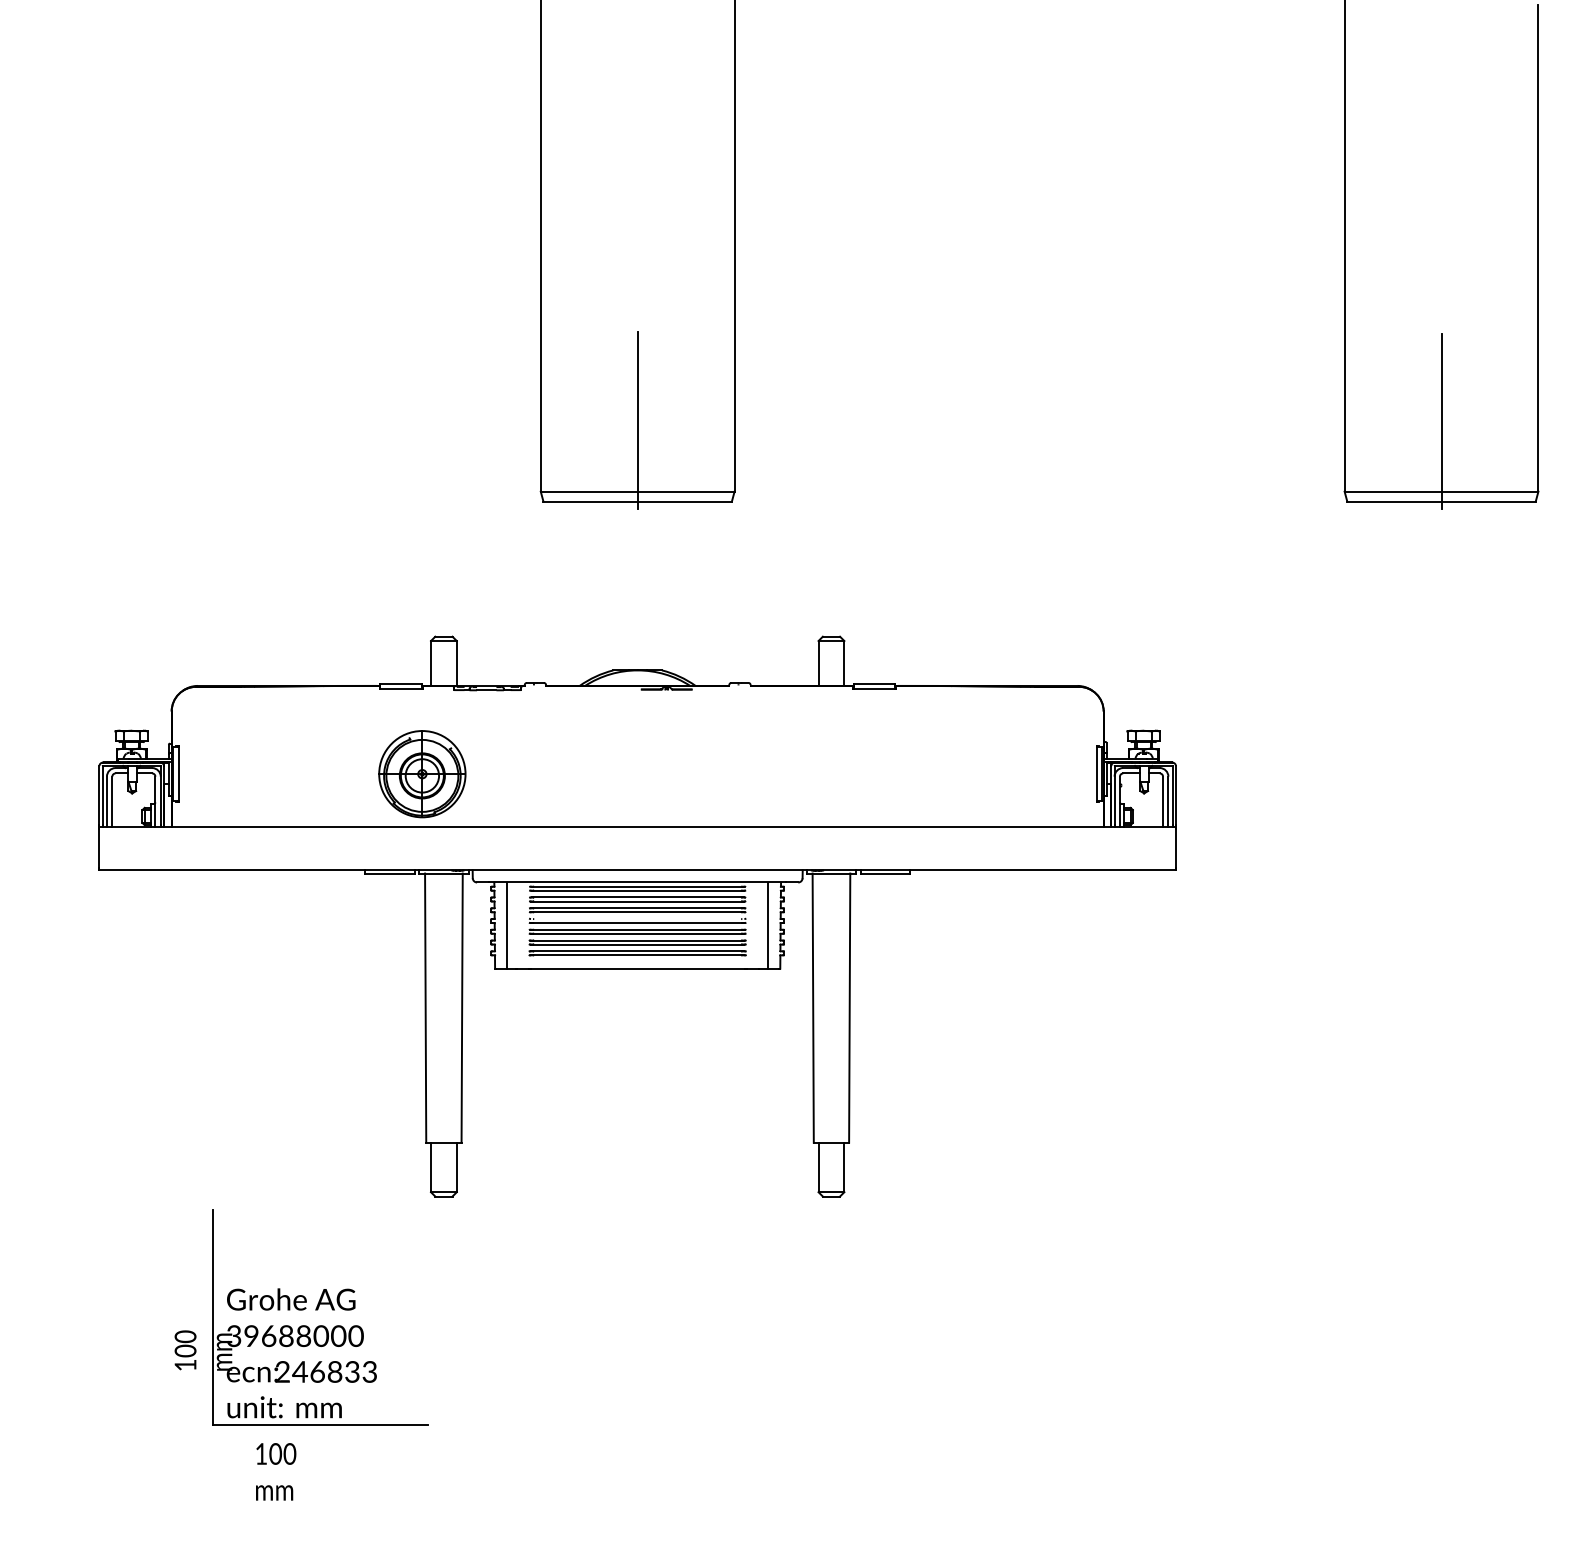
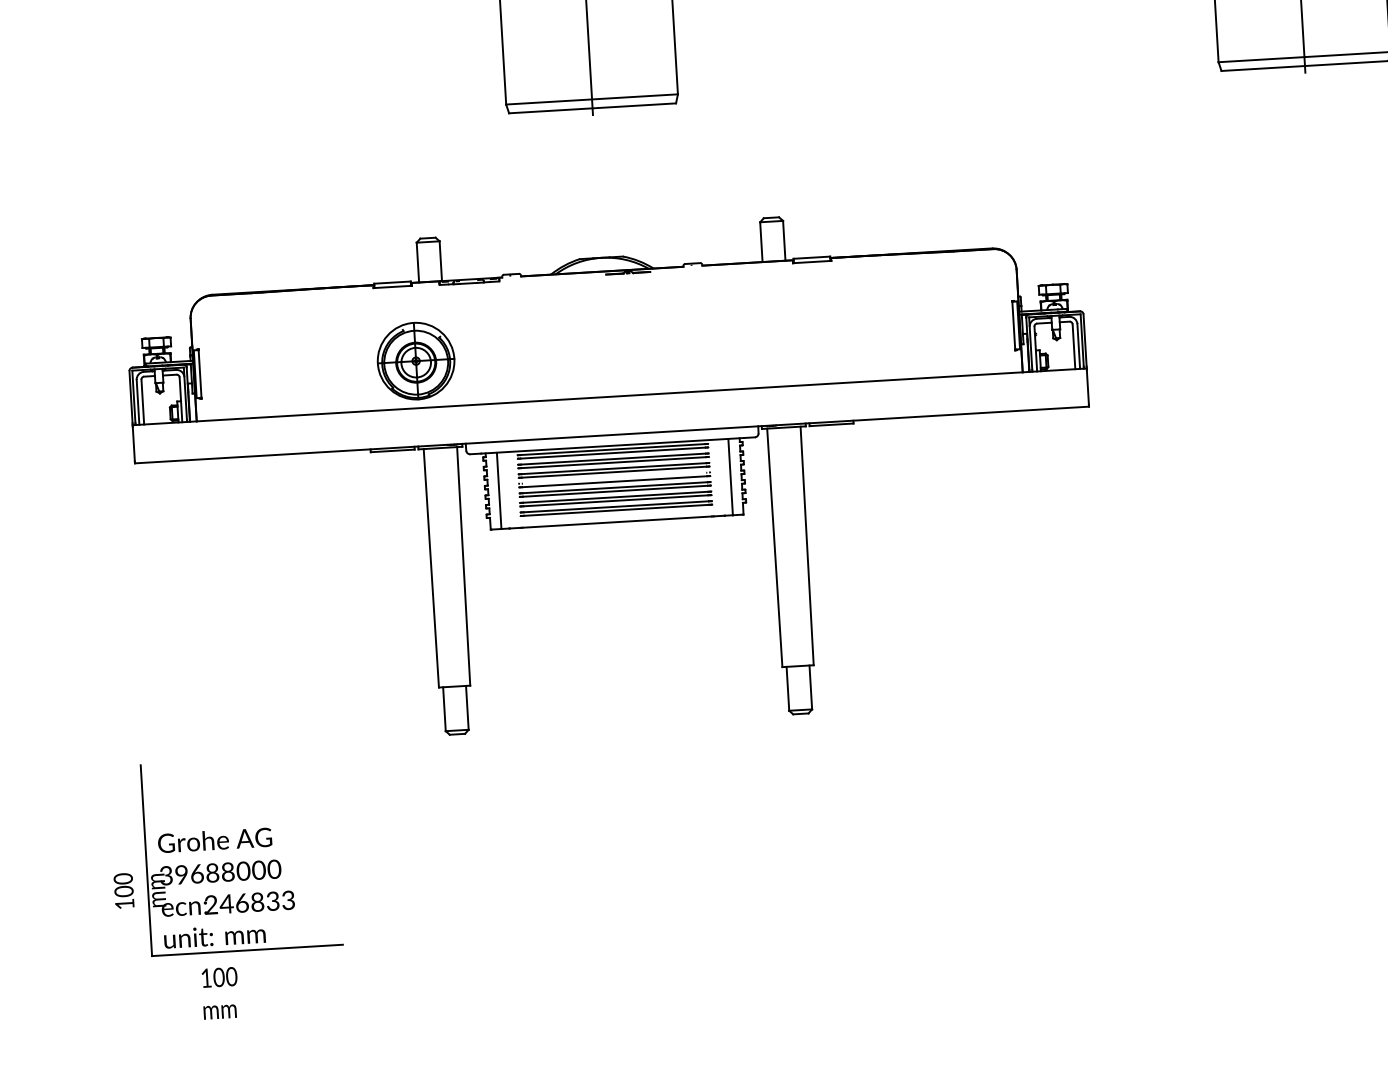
part: (301, 1310) -> (224, 849), moved
text: (276, 1471) -> (220, 992), moved

